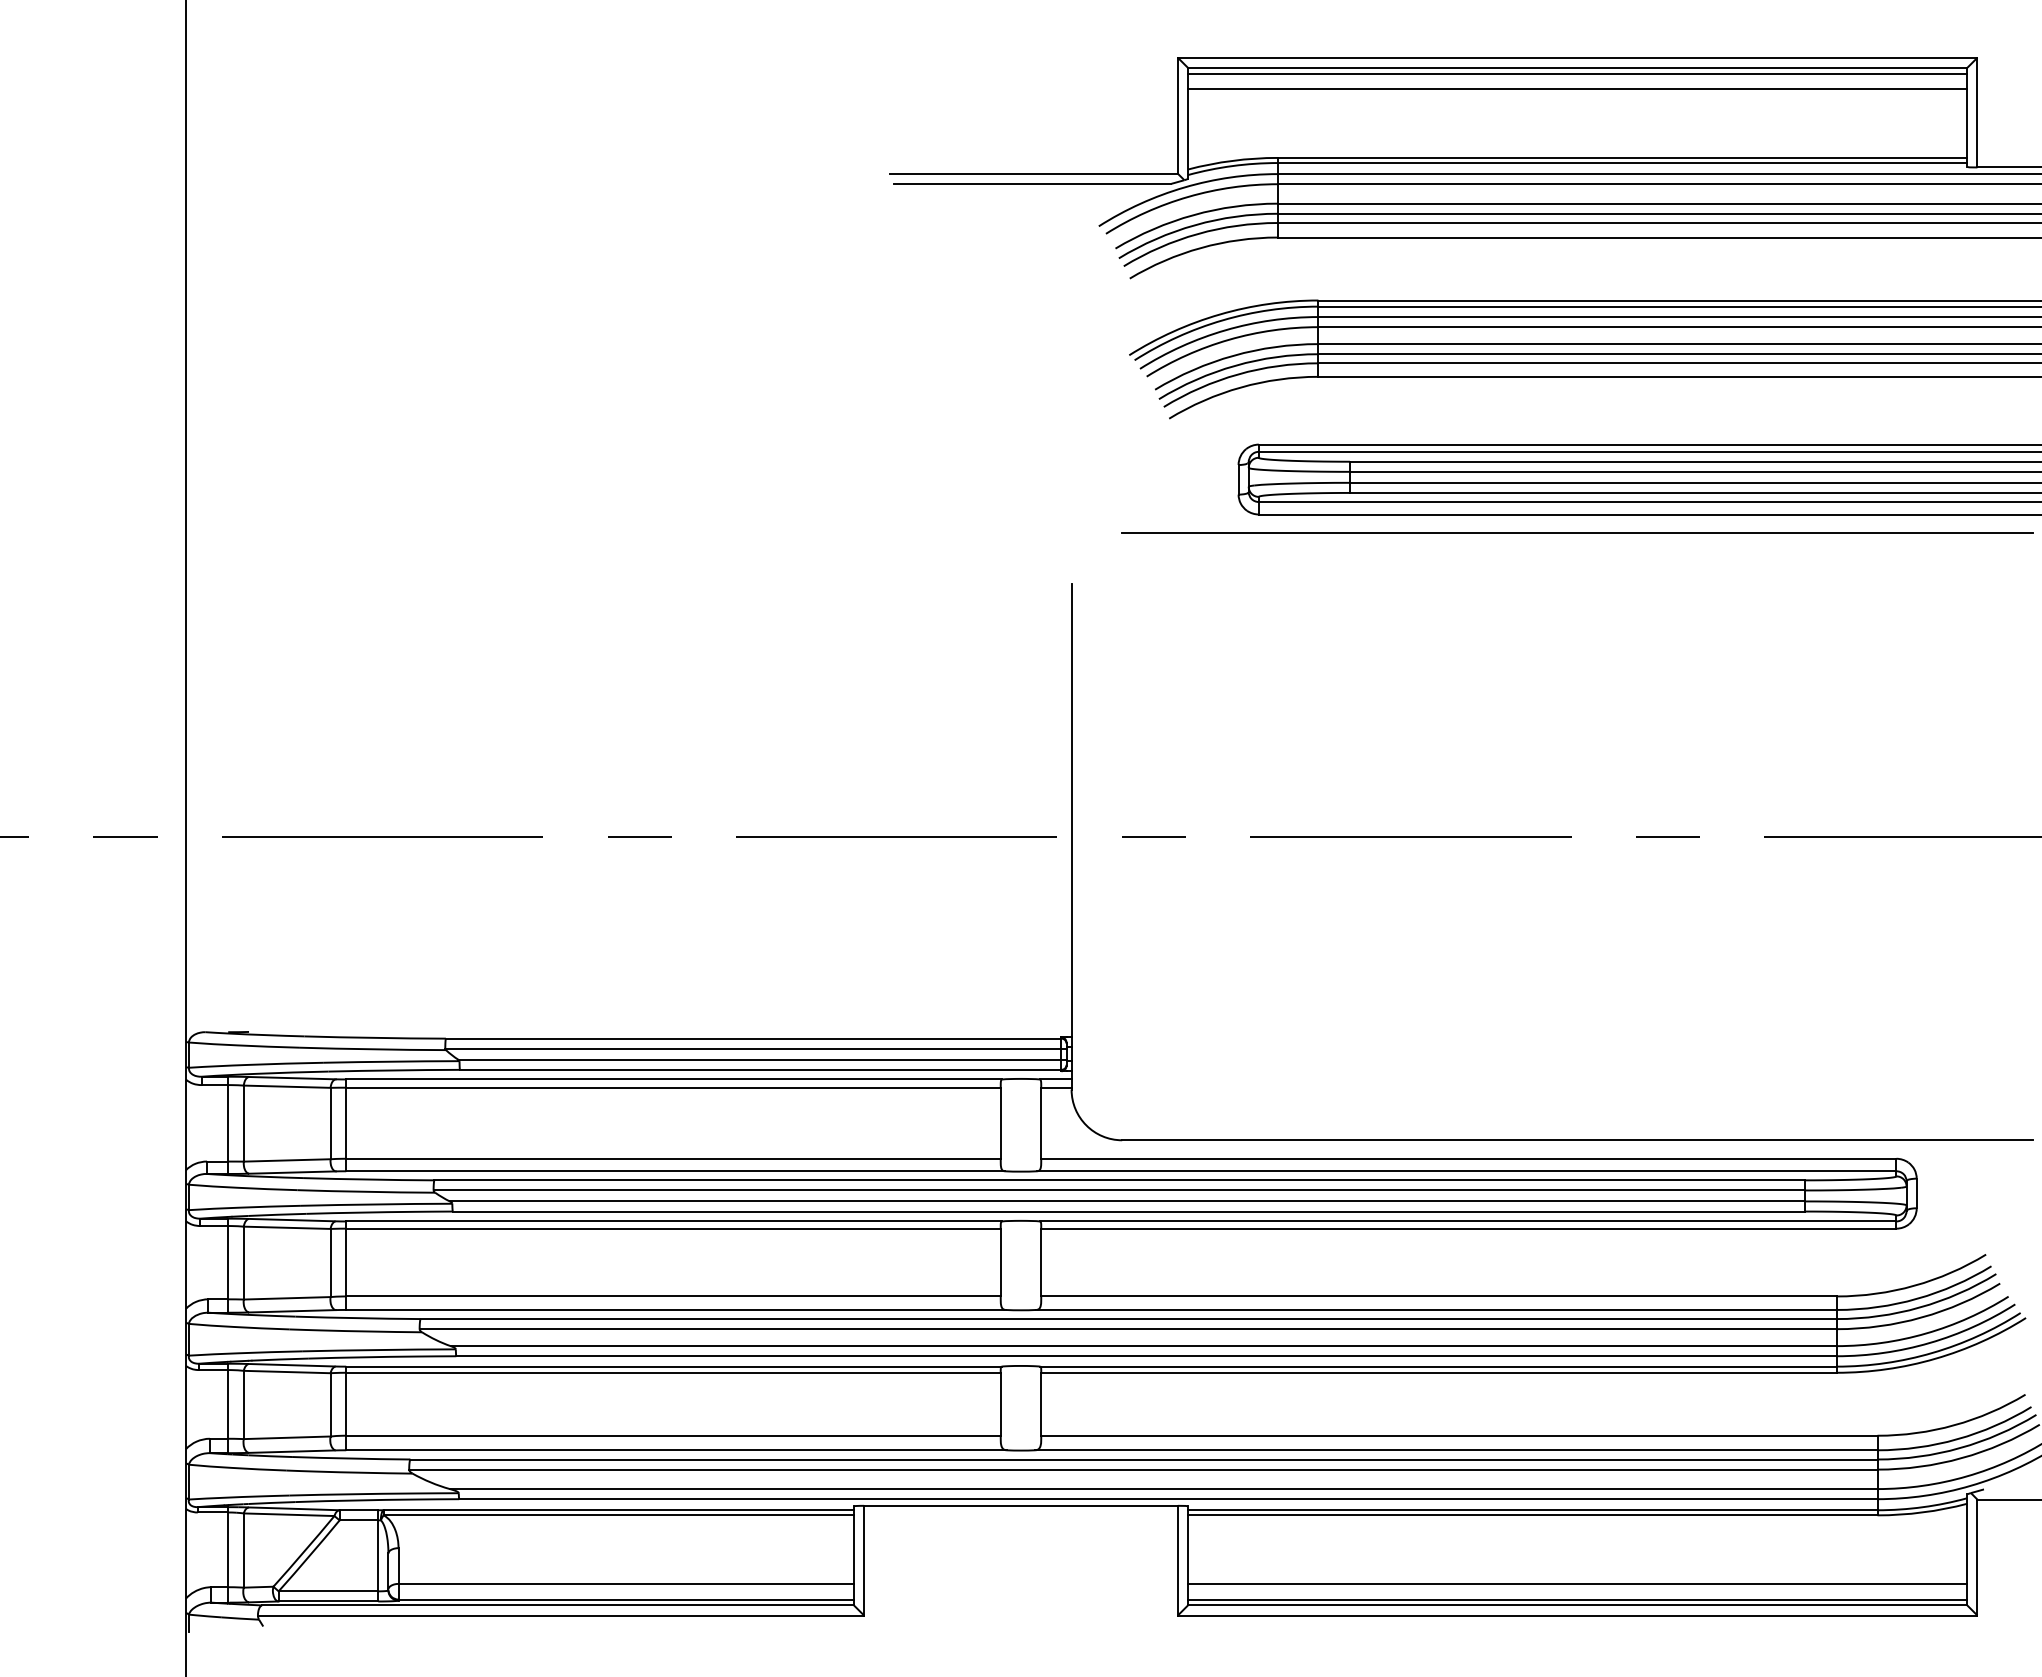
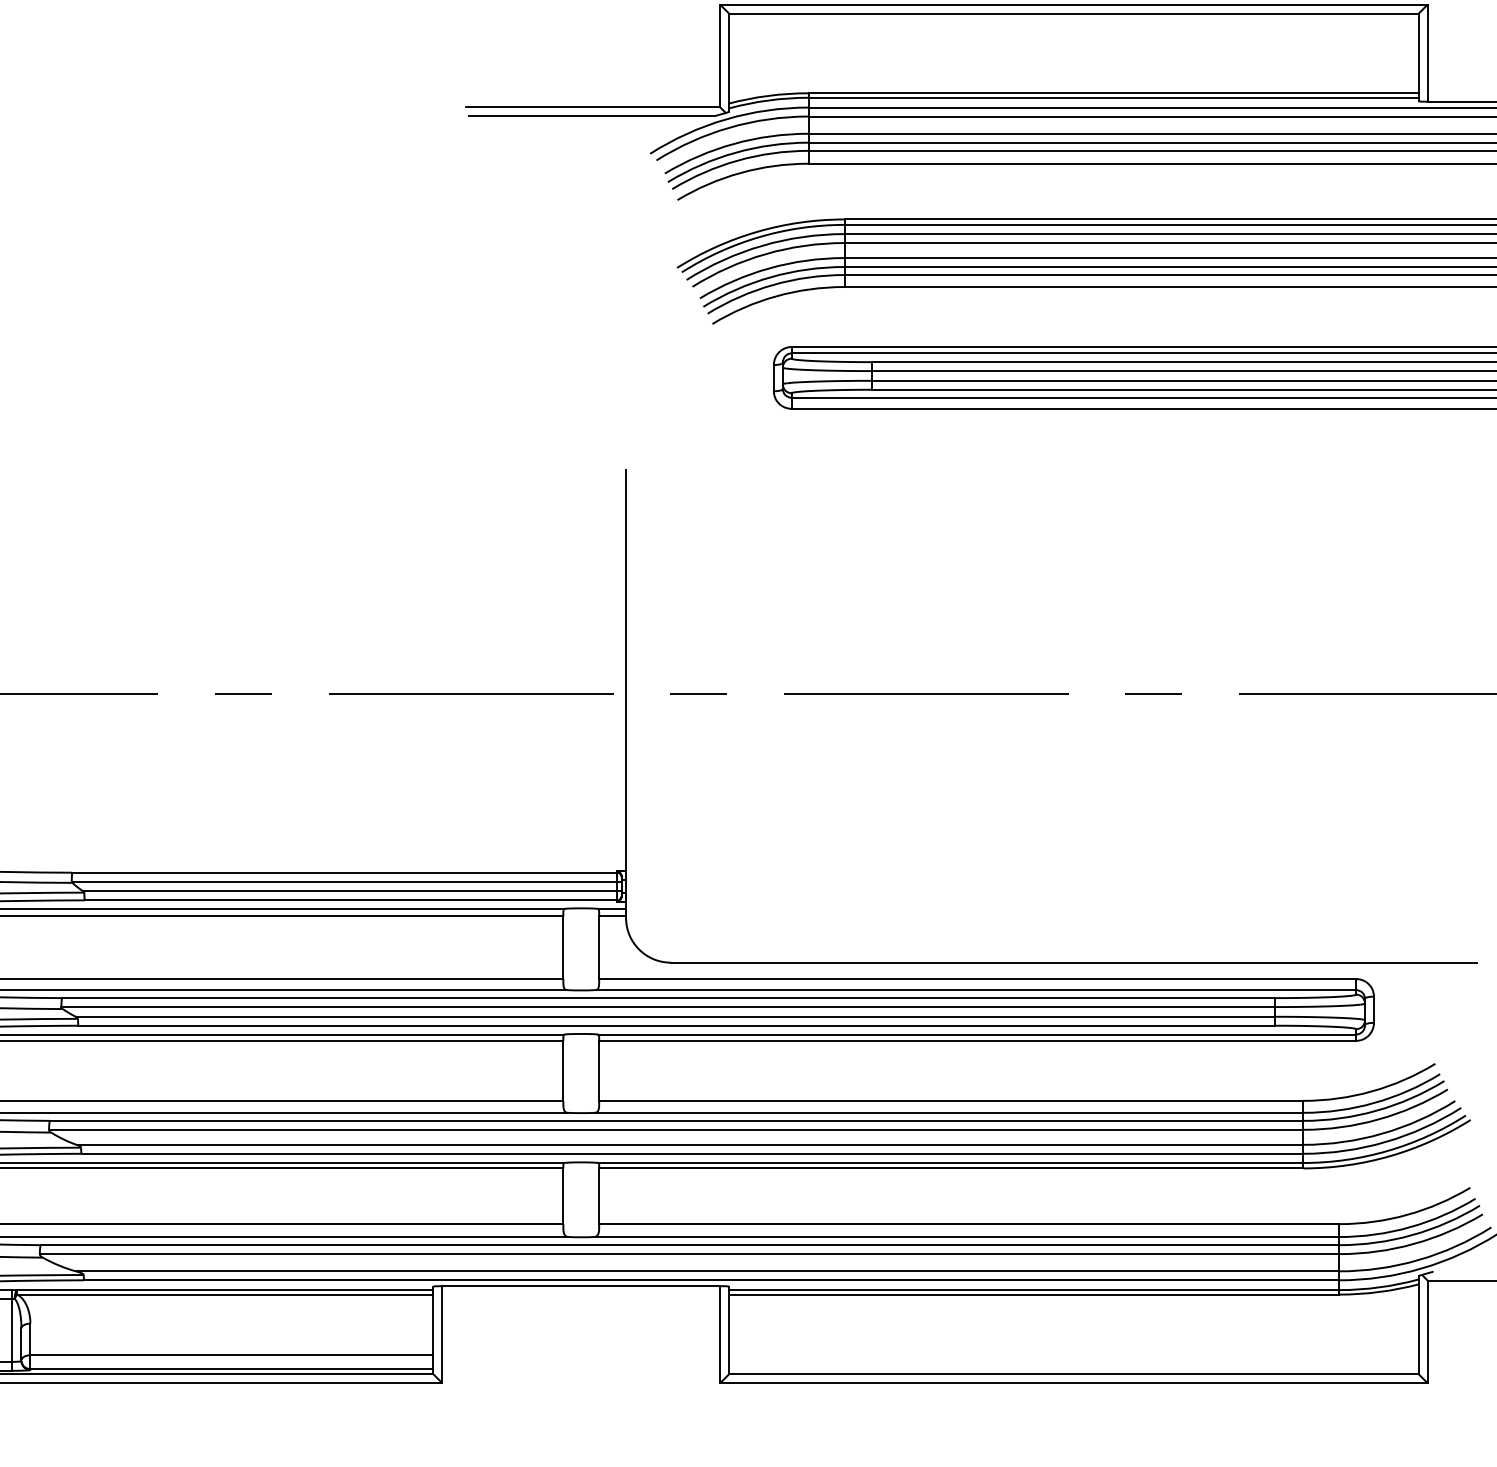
line: (1577, 73) -> (1073, 18), removed
line: (1577, 89) -> (1073, 32), removed
line: (1577, 533) -> (1073, 425), removed
line: (1577, 1583) -> (1073, 1354), removed
line: (1577, 1599) -> (1073, 1369), removed

